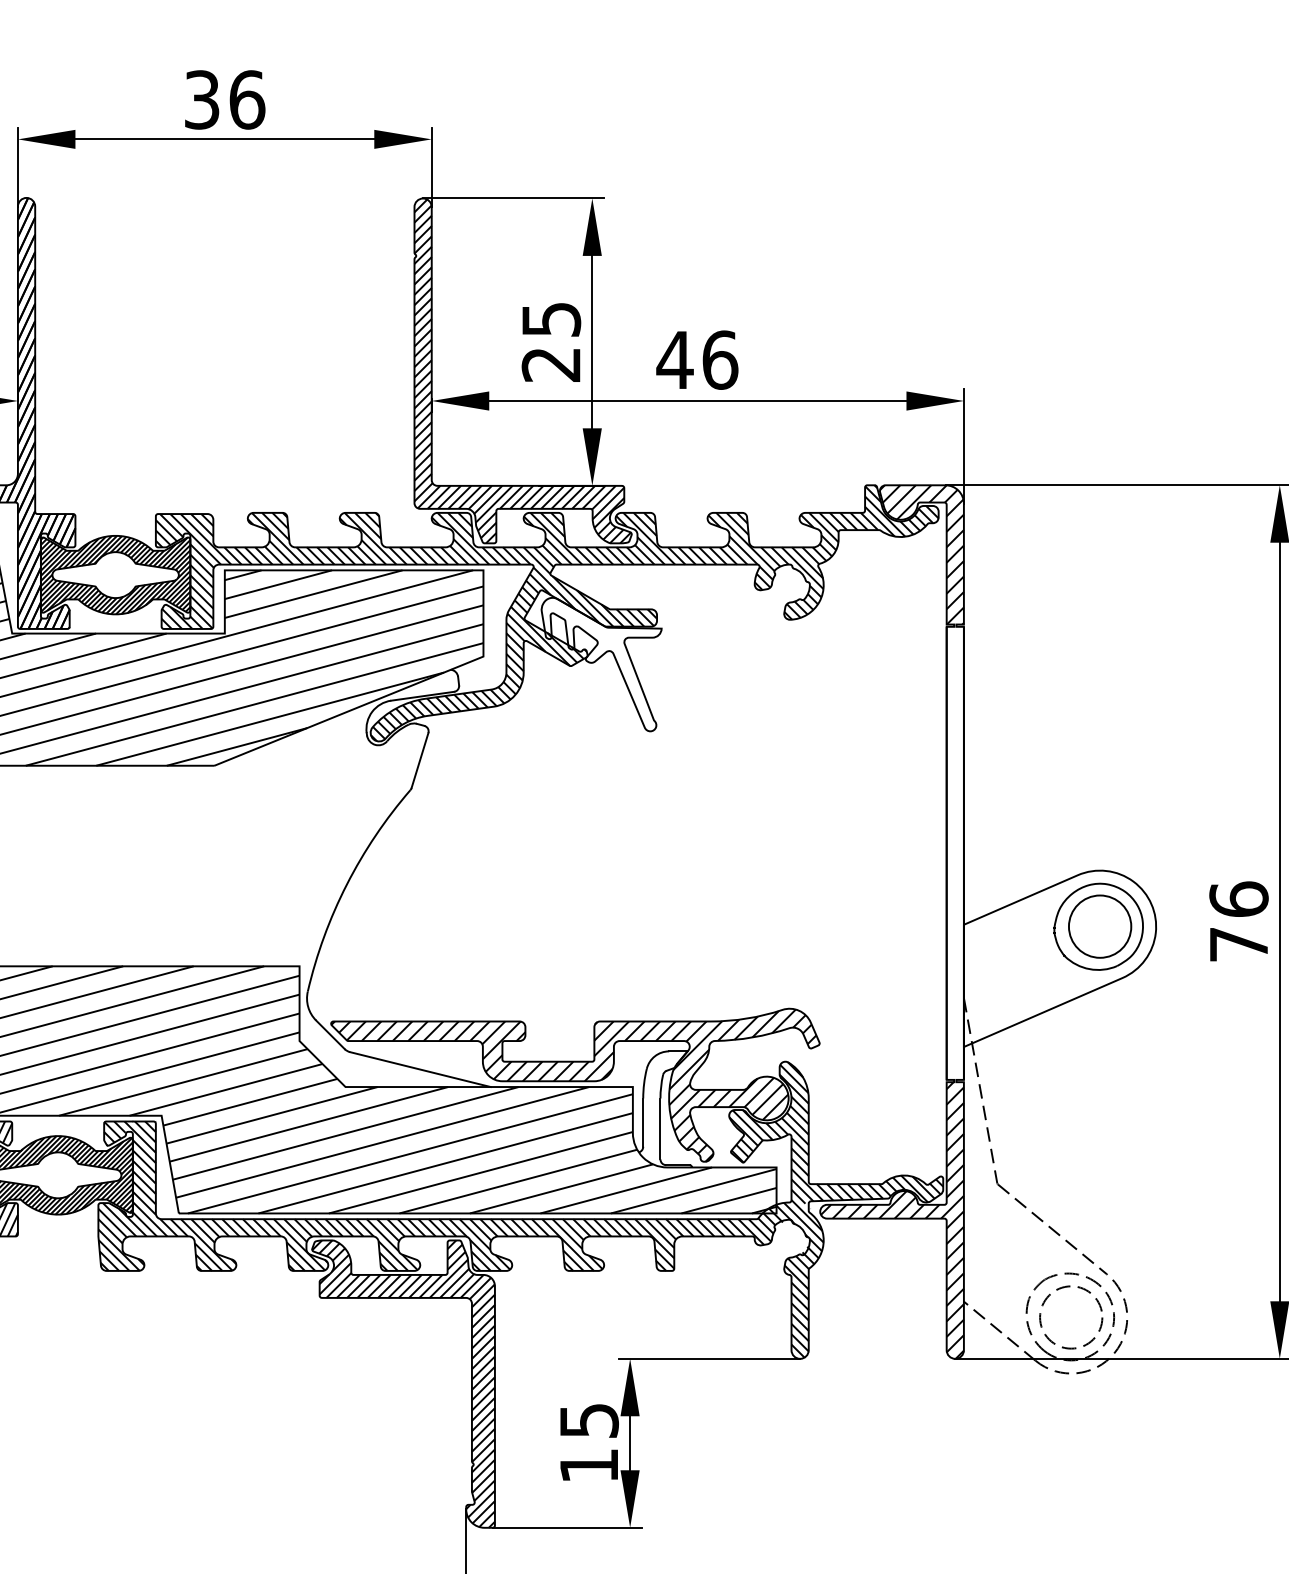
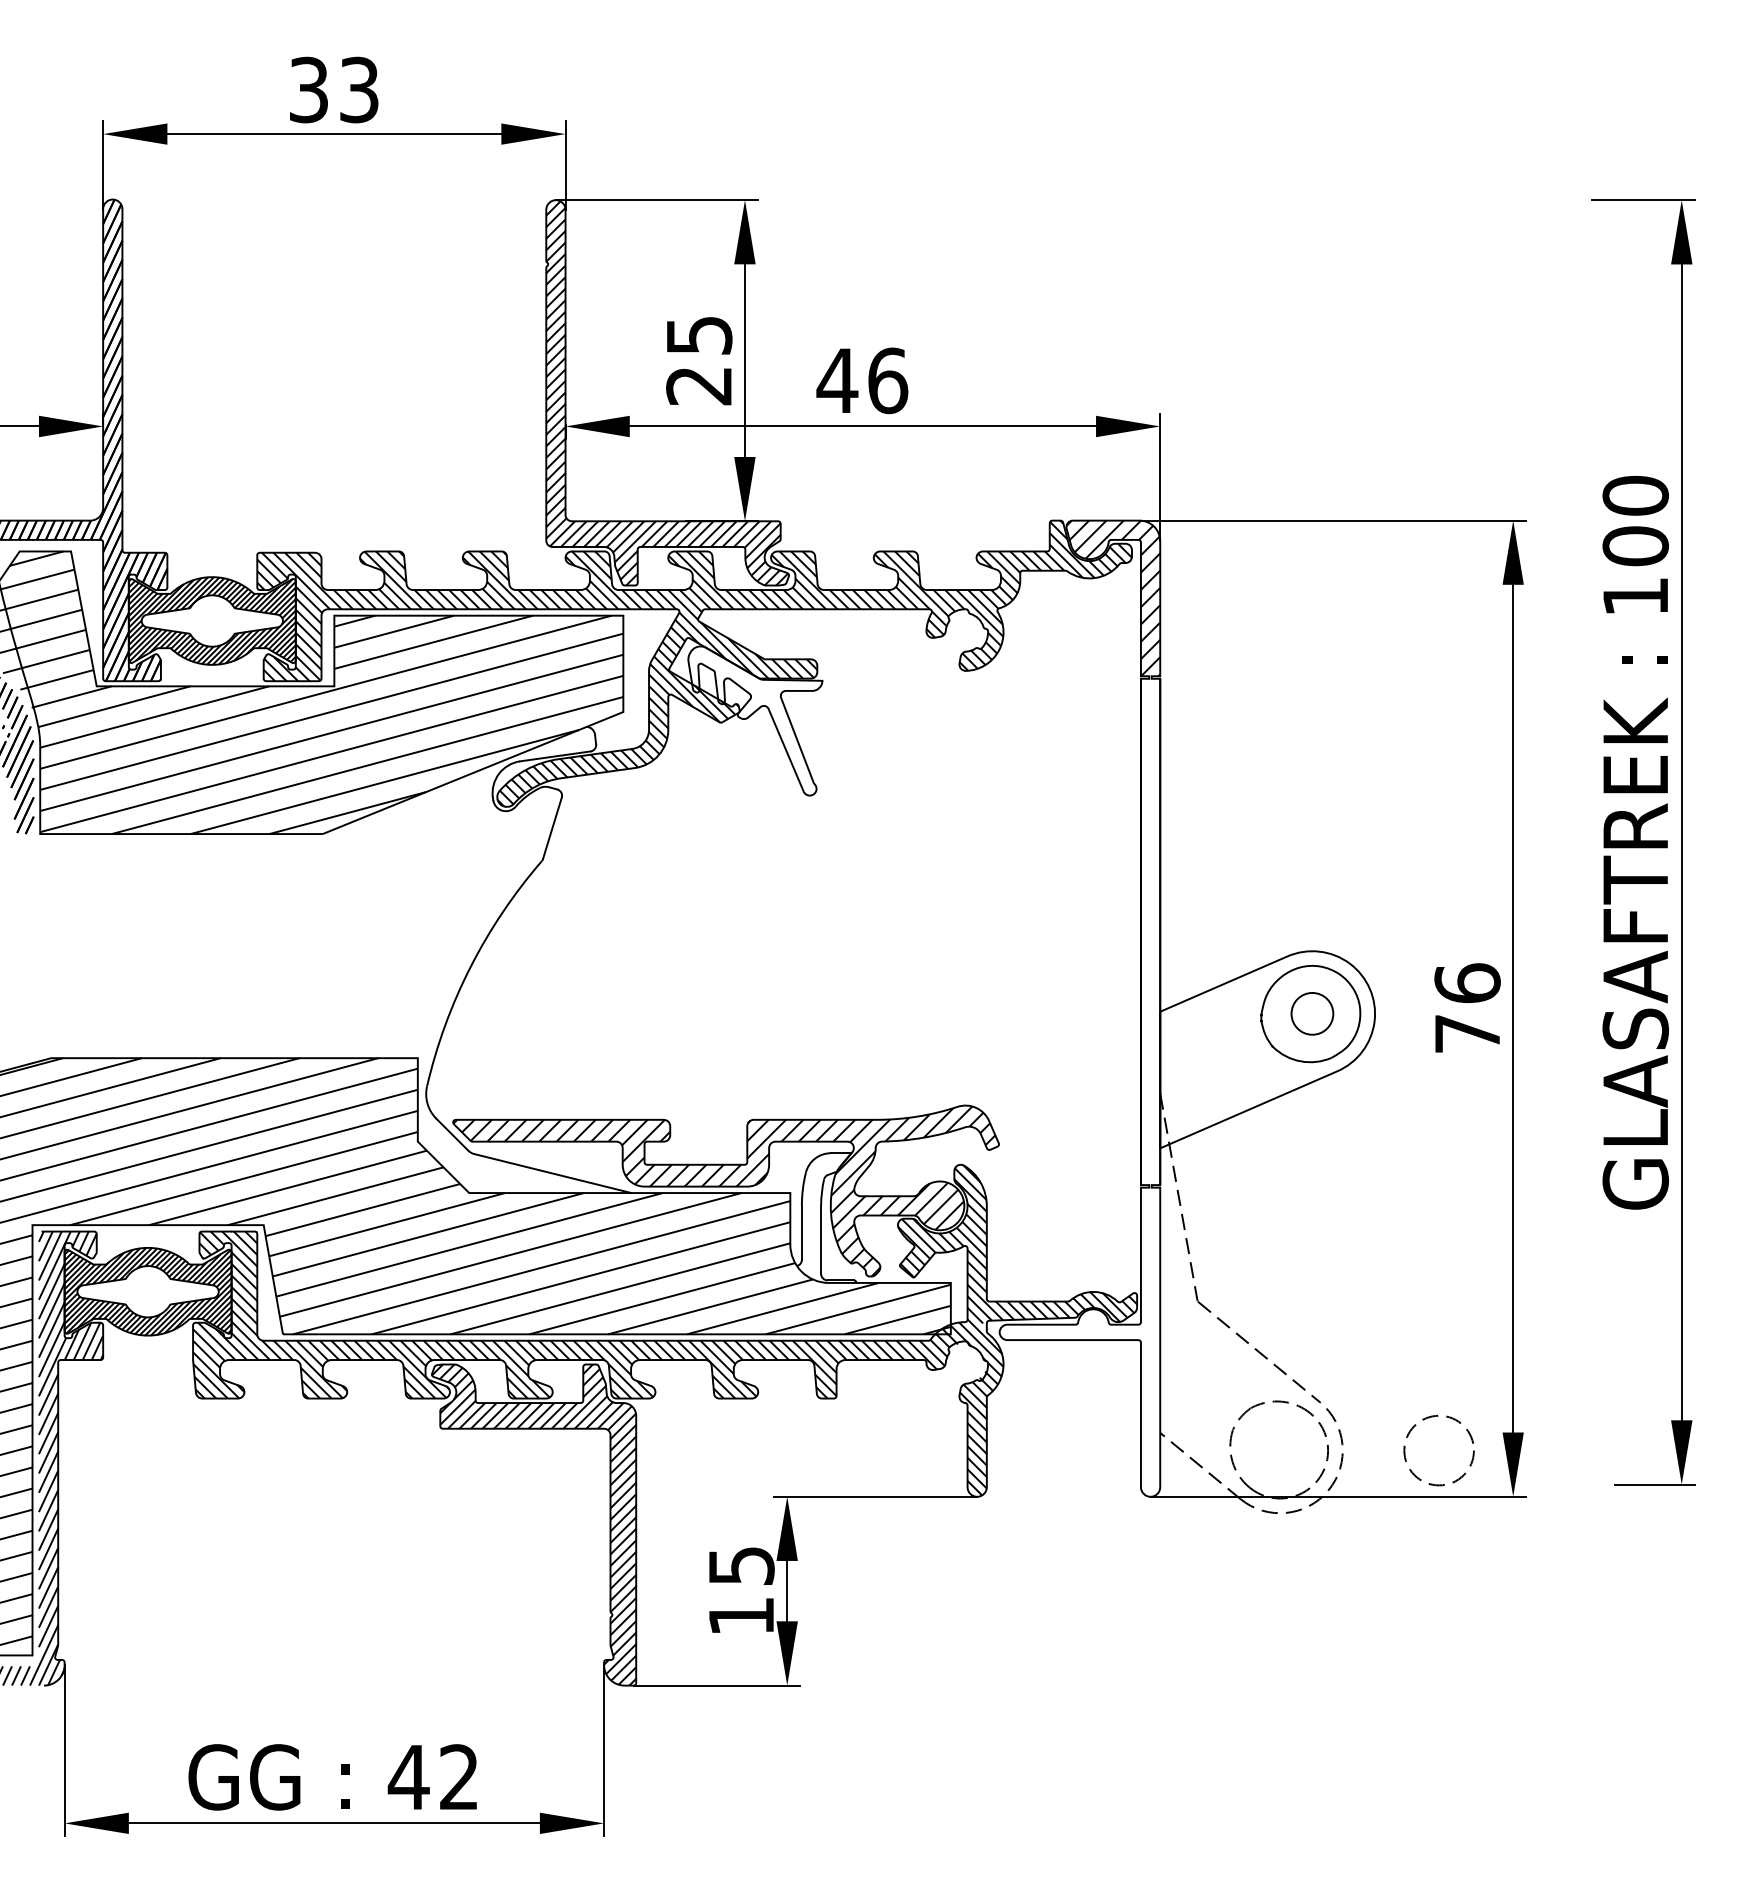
text: (247, 99) -> (359, 89), 36 -> 33
circle: (1100, 926) -> (1312, 1013), size x0.6
hatch: (892, 1219) -> (1080, 1341), removed
circle: (1070, 1317) -> (1438, 1450), moved

